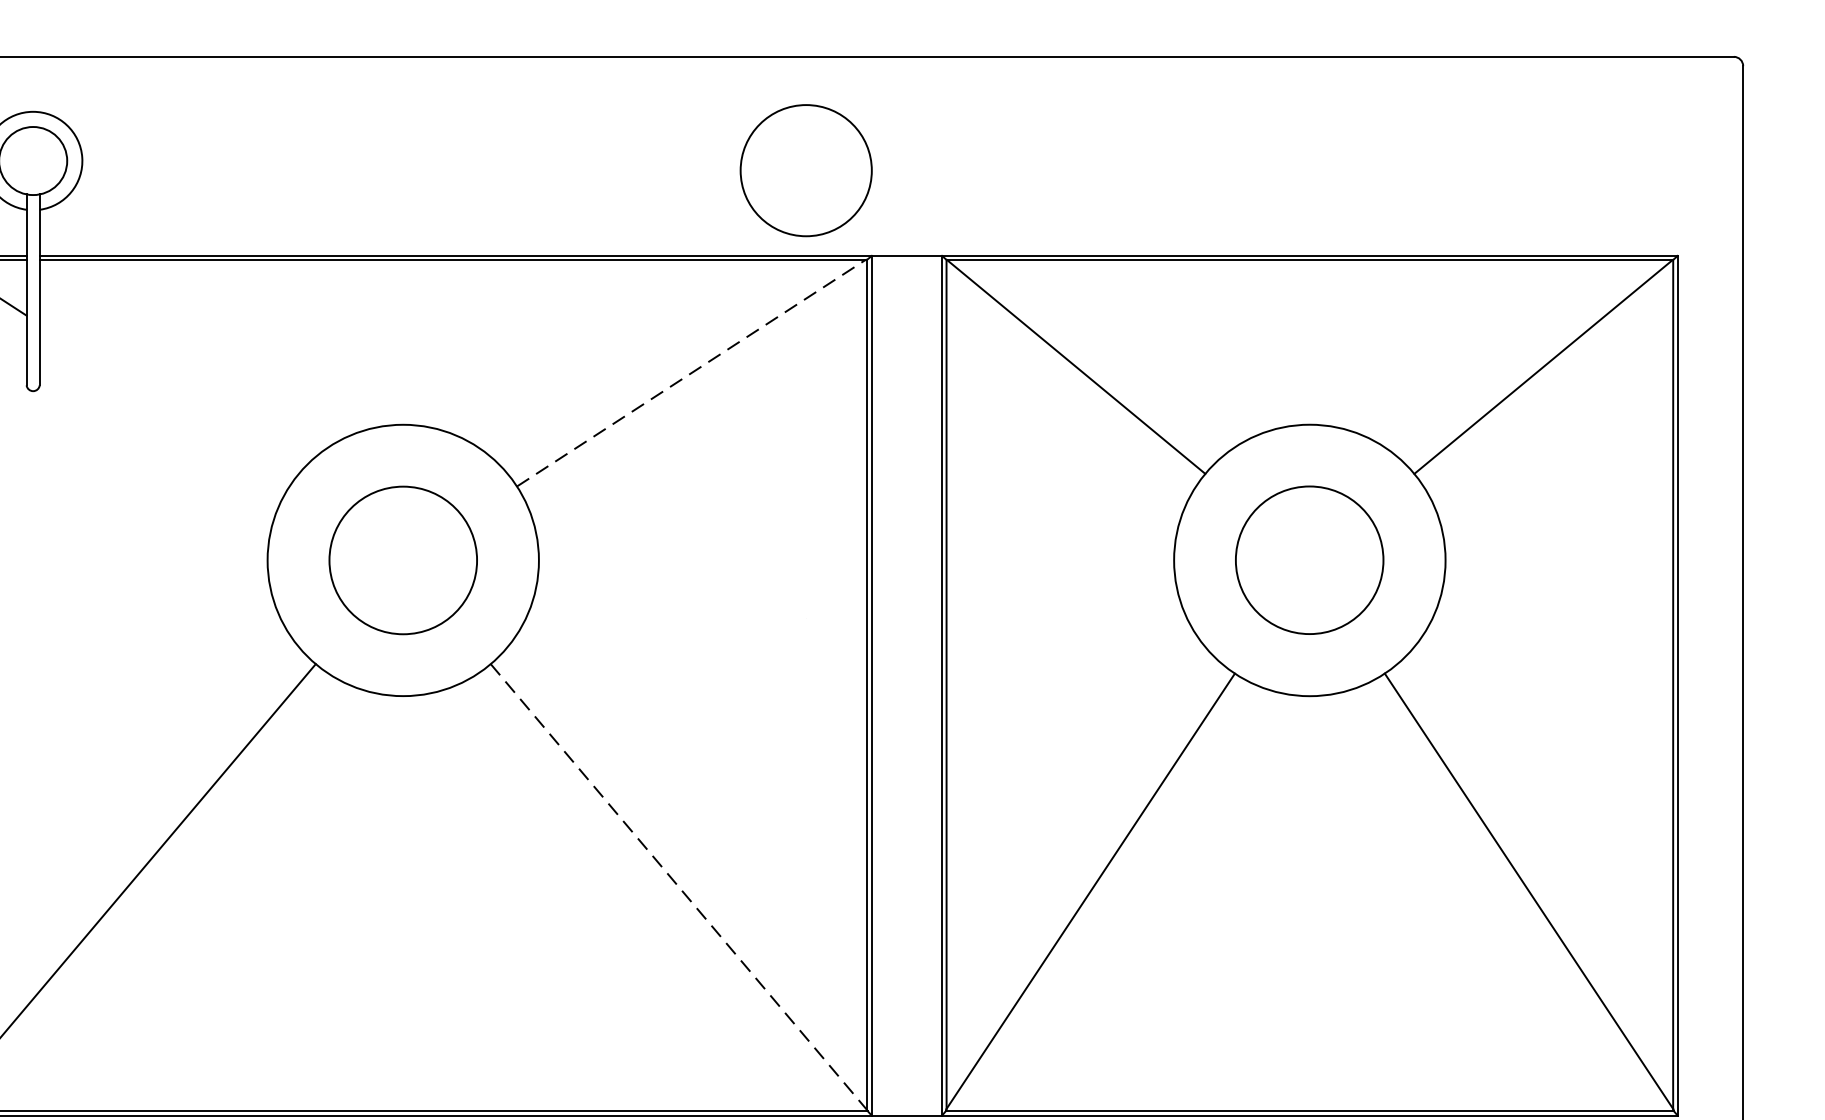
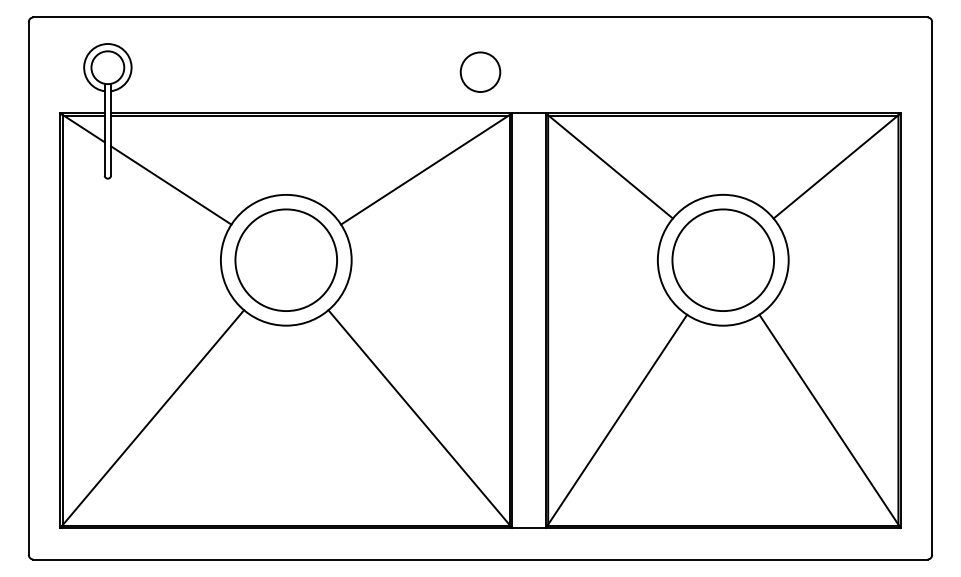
circle: (806, 168) -> (480, 71), size x0.62
line: (692, 372) -> (425, 169), dashed -> solid
line: (165, 405) -> (171, 185), added
circle: (1308, 558) -> (722, 259), size x1.43
circle: (403, 560) -> (286, 260), size x1.43
line: (679, 886) -> (419, 417), dashed -> solid

